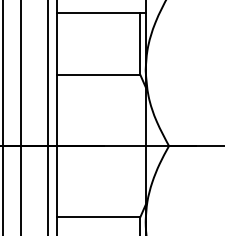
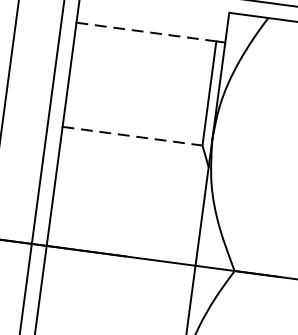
line: (98, 12) -> (146, 31), solid -> dashed
line: (98, 74) -> (132, 135), solid -> dashed

